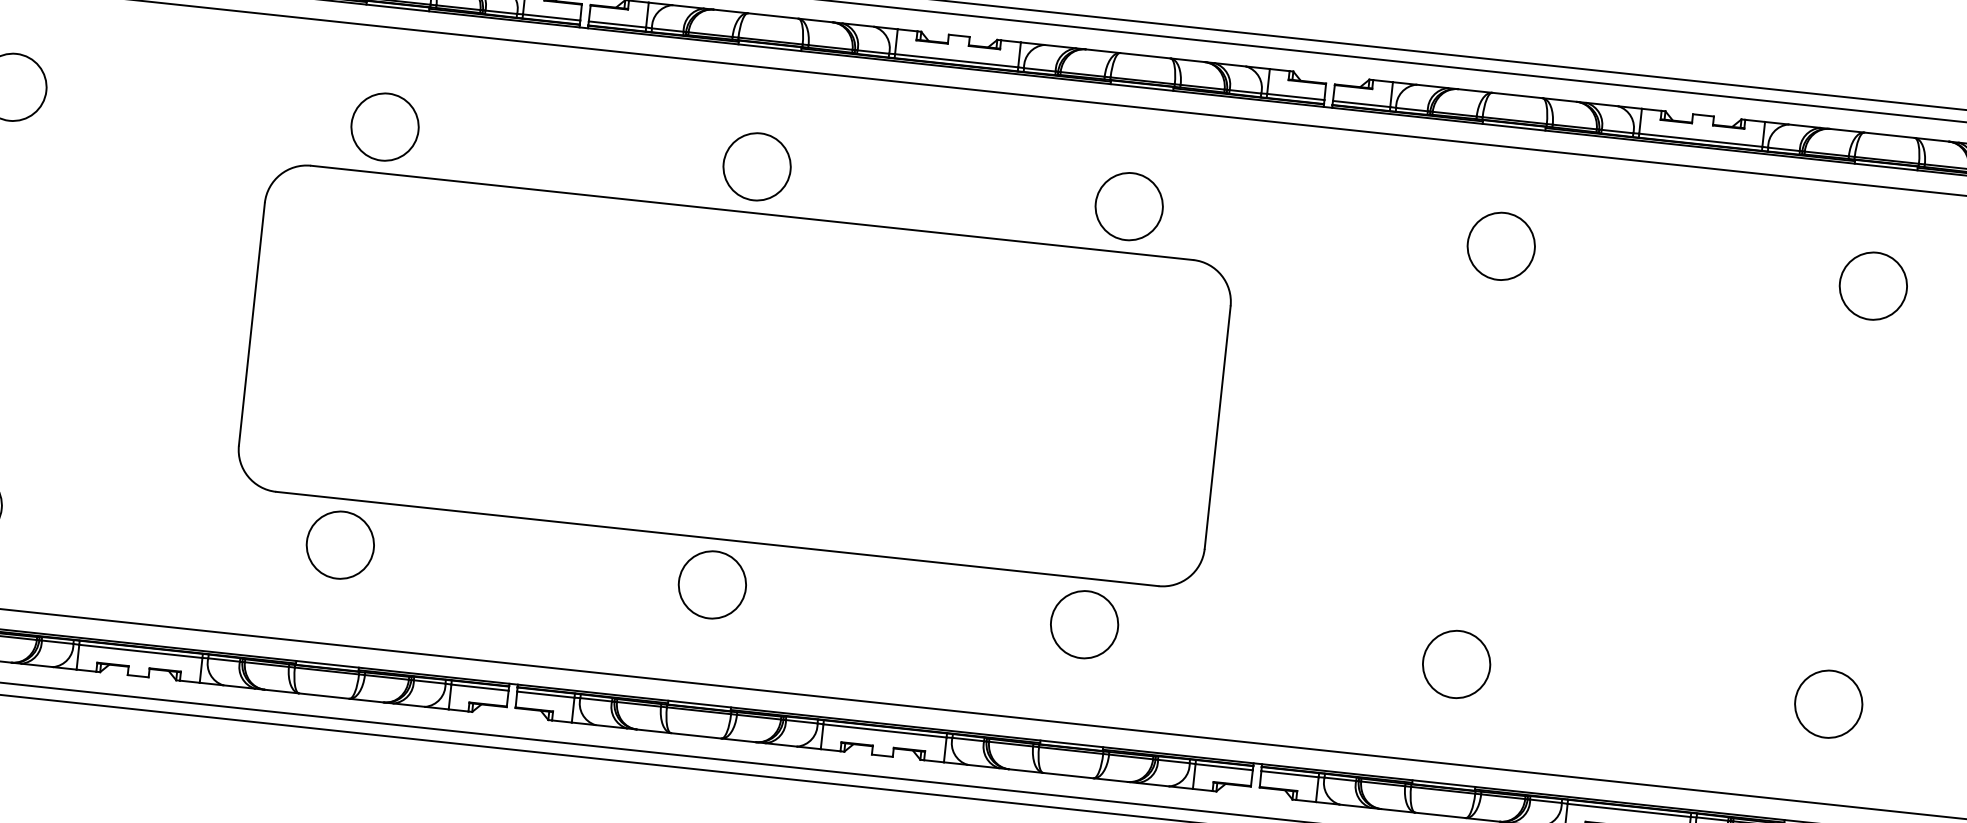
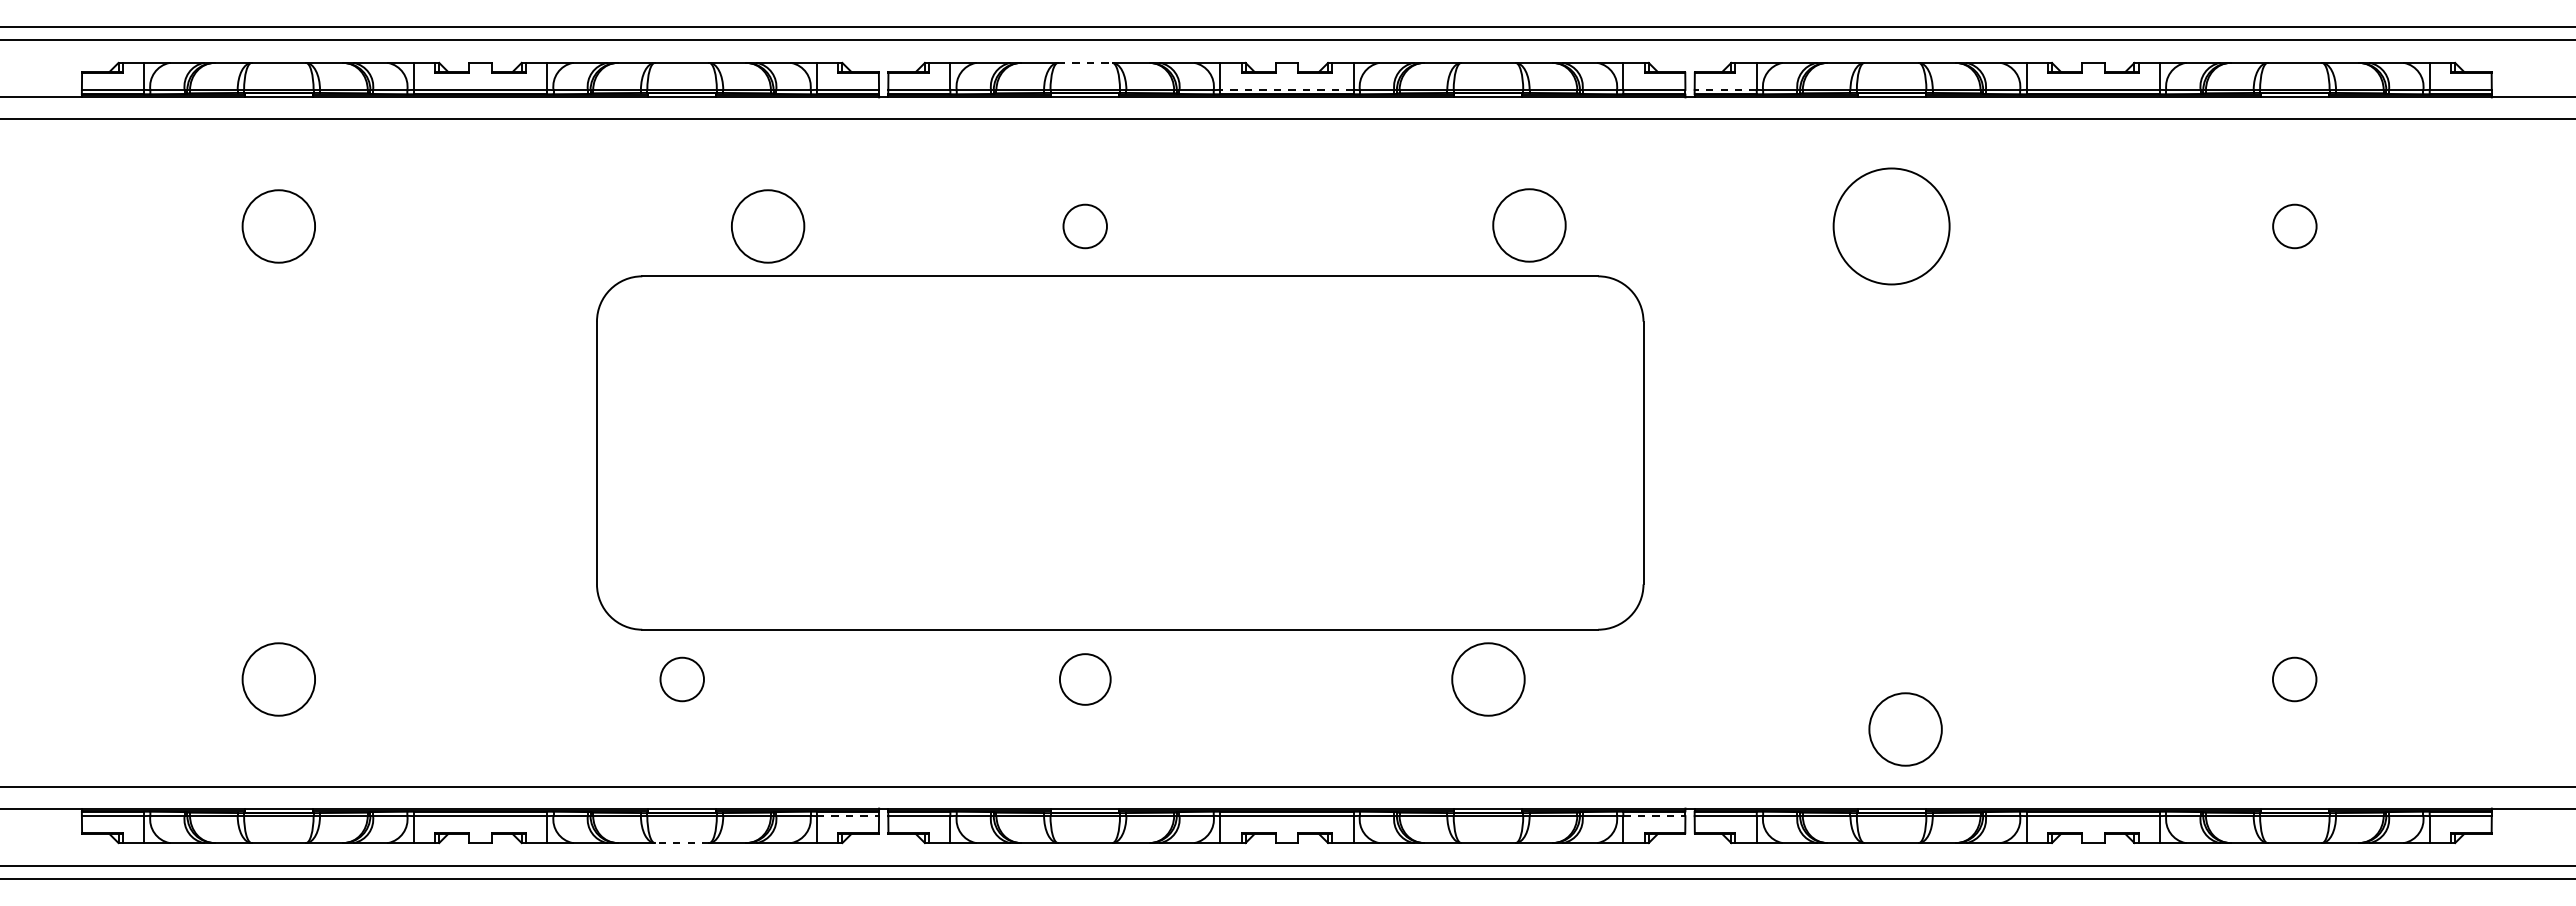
line: (773, 15) -> (1085, 62), solid -> dashed
line: (956, 60) -> (1286, 89), solid -> dashed
line: (1361, 103) -> (1725, 89), solid -> dashed
circle: (385, 127) -> (768, 226), moved
circle: (757, 166) -> (1085, 226), size x0.6
circle: (1129, 206) -> (1529, 225), moved
circle: (1501, 246) -> (1891, 226), size x1.6
circle: (1873, 286) -> (2294, 226), size x0.6
part: (735, 375) -> (1120, 452), moved
circle: (340, 545) -> (682, 679), size x0.6
circle: (712, 584) -> (1085, 679), size x0.7
circle: (1456, 664) -> (1905, 729), moved
line: (480, 688) -> (848, 816), solid -> dashed
line: (323, 696) -> (681, 843), solid -> dashed
circle: (1828, 704) -> (2294, 679), size x0.6
line: (1224, 767) -> (1654, 816), solid -> dashed

